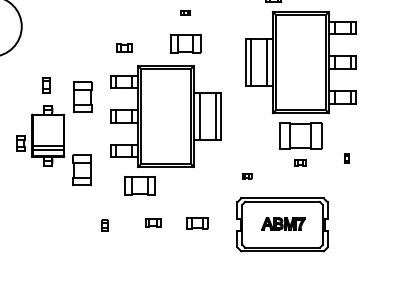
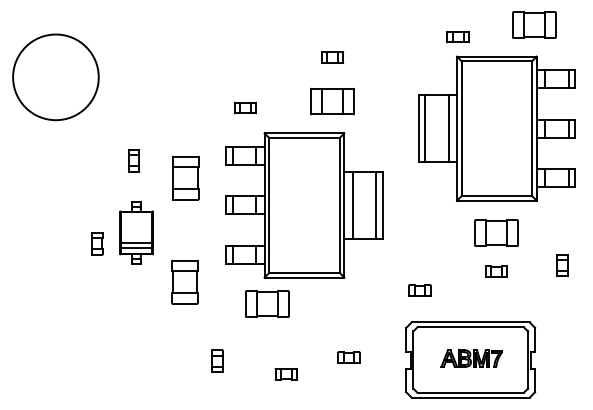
part: (185, 12) -> (332, 57), size x1.67
part: (48, 135) -> (136, 232), size x0.71
part: (300, 135) -> (496, 232), size x0.71
part: (346, 158) -> (562, 265), size x1.67
part: (299, 162) -> (495, 271), size x1.43
part: (246, 176) -> (419, 290), size x1.67
part: (152, 223) -> (285, 374), moved
part: (196, 223) -> (348, 357), size x0.71
part: (105, 225) -> (217, 360), size x1.43

